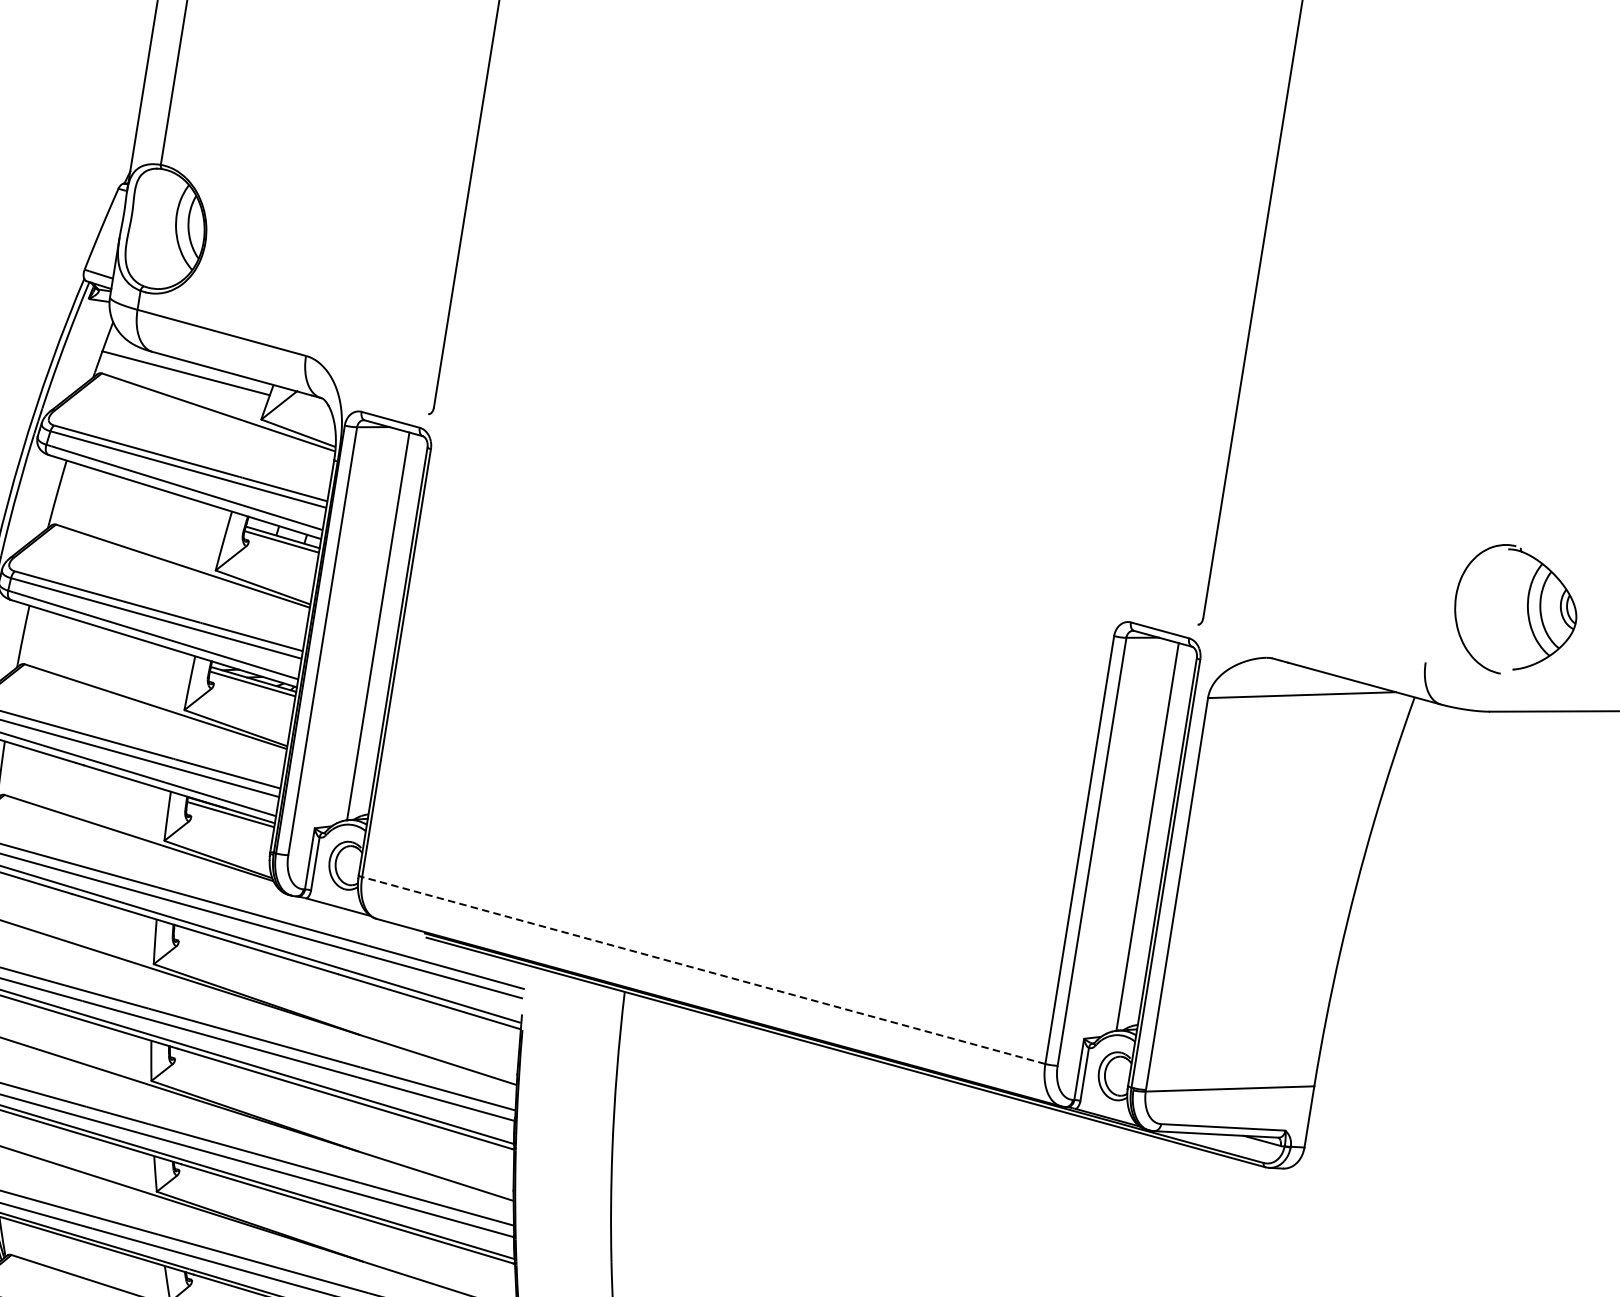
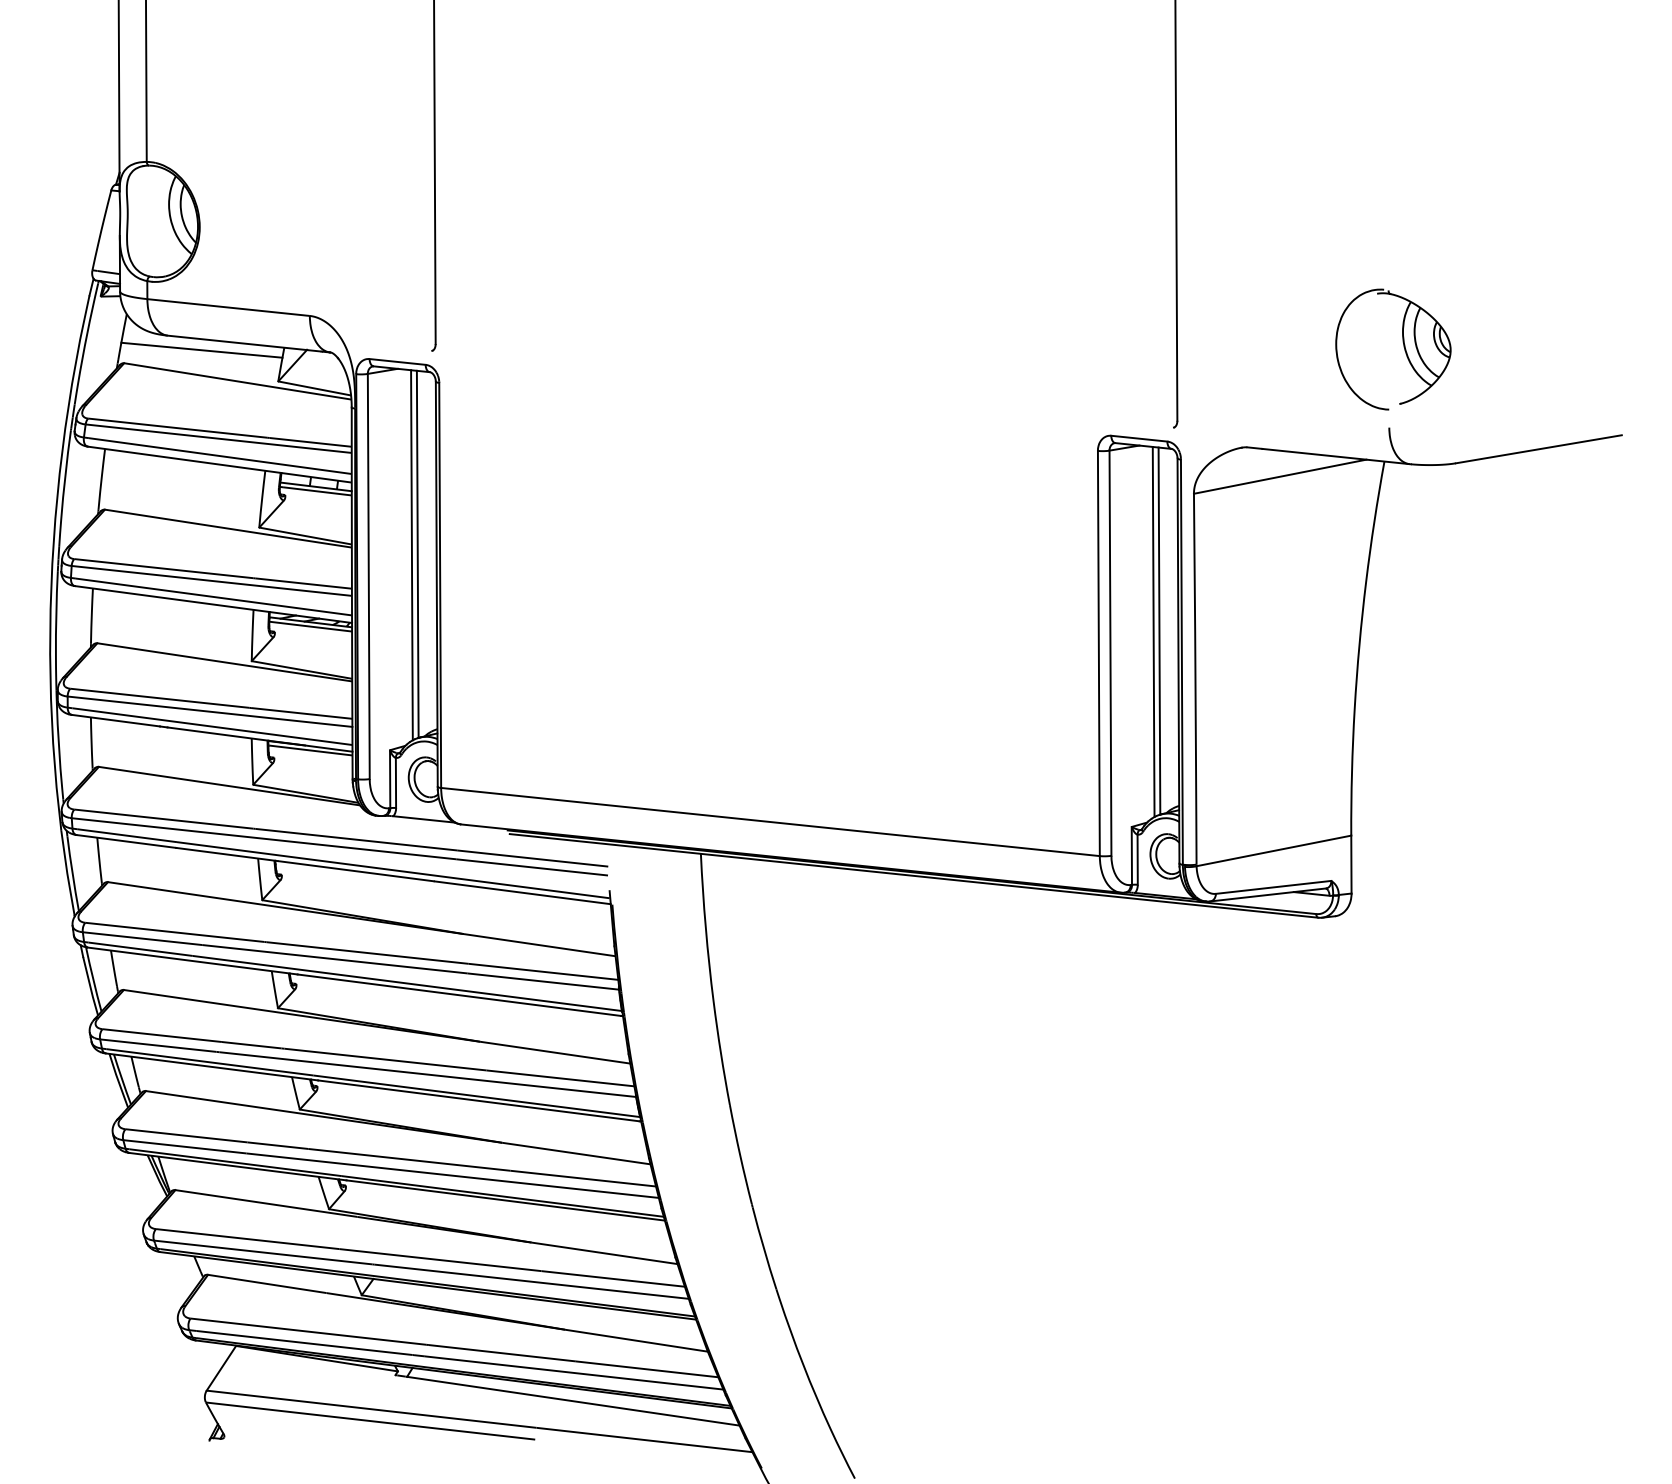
part: (1526, 610) -> (1403, 347), moved
line: (371, 626) -> (411, 555), added
line: (1141, 836) -> (1153, 631), added
line: (702, 969) -> (769, 821), dashed -> solid

